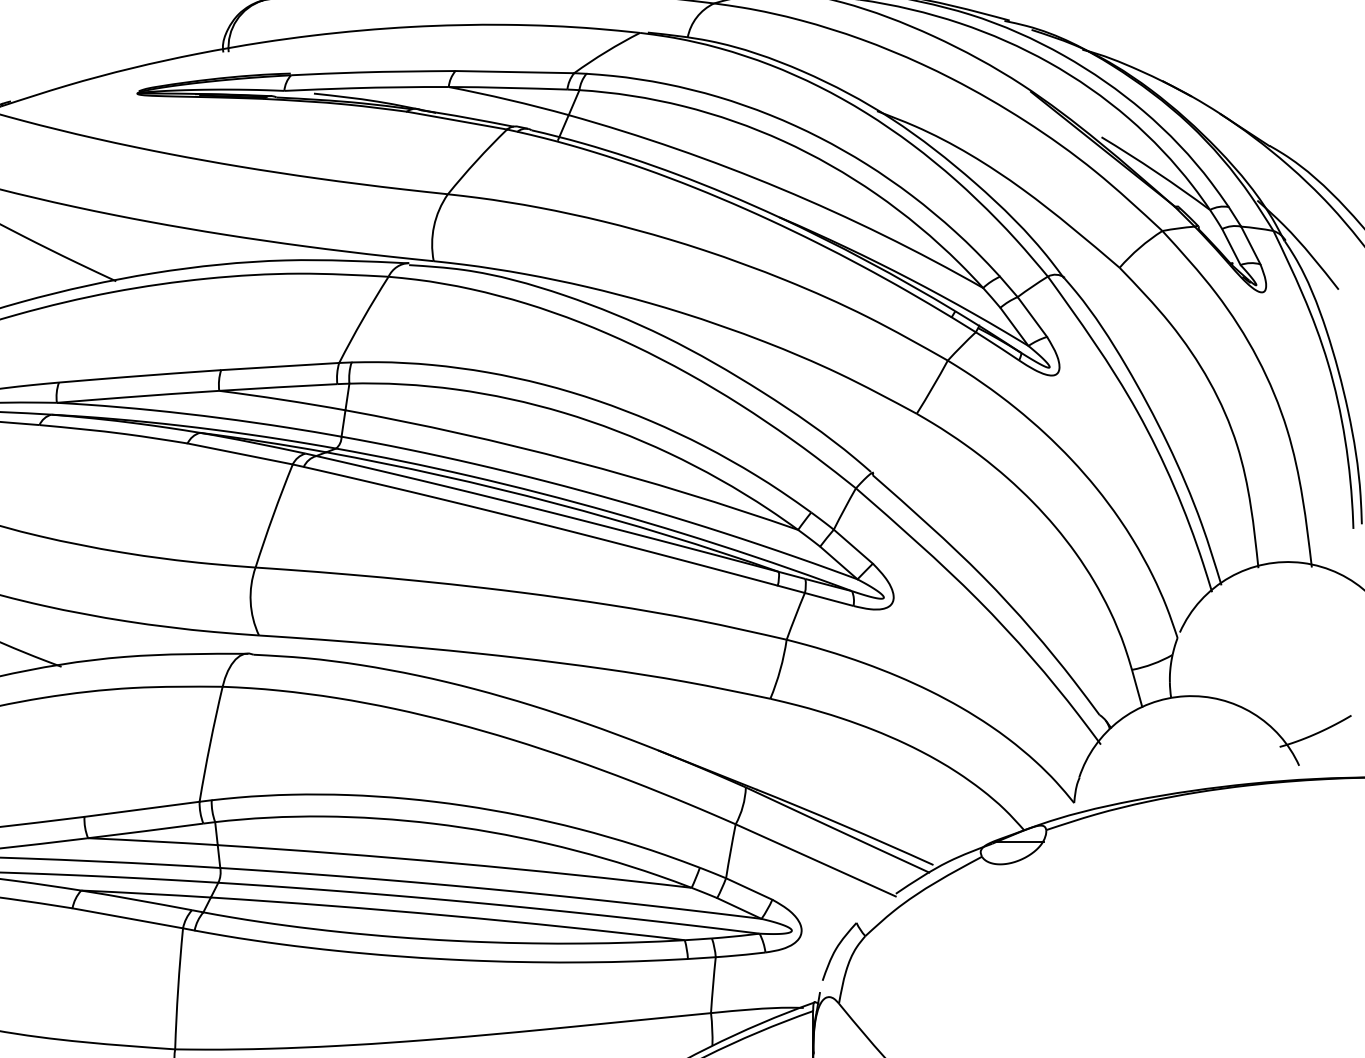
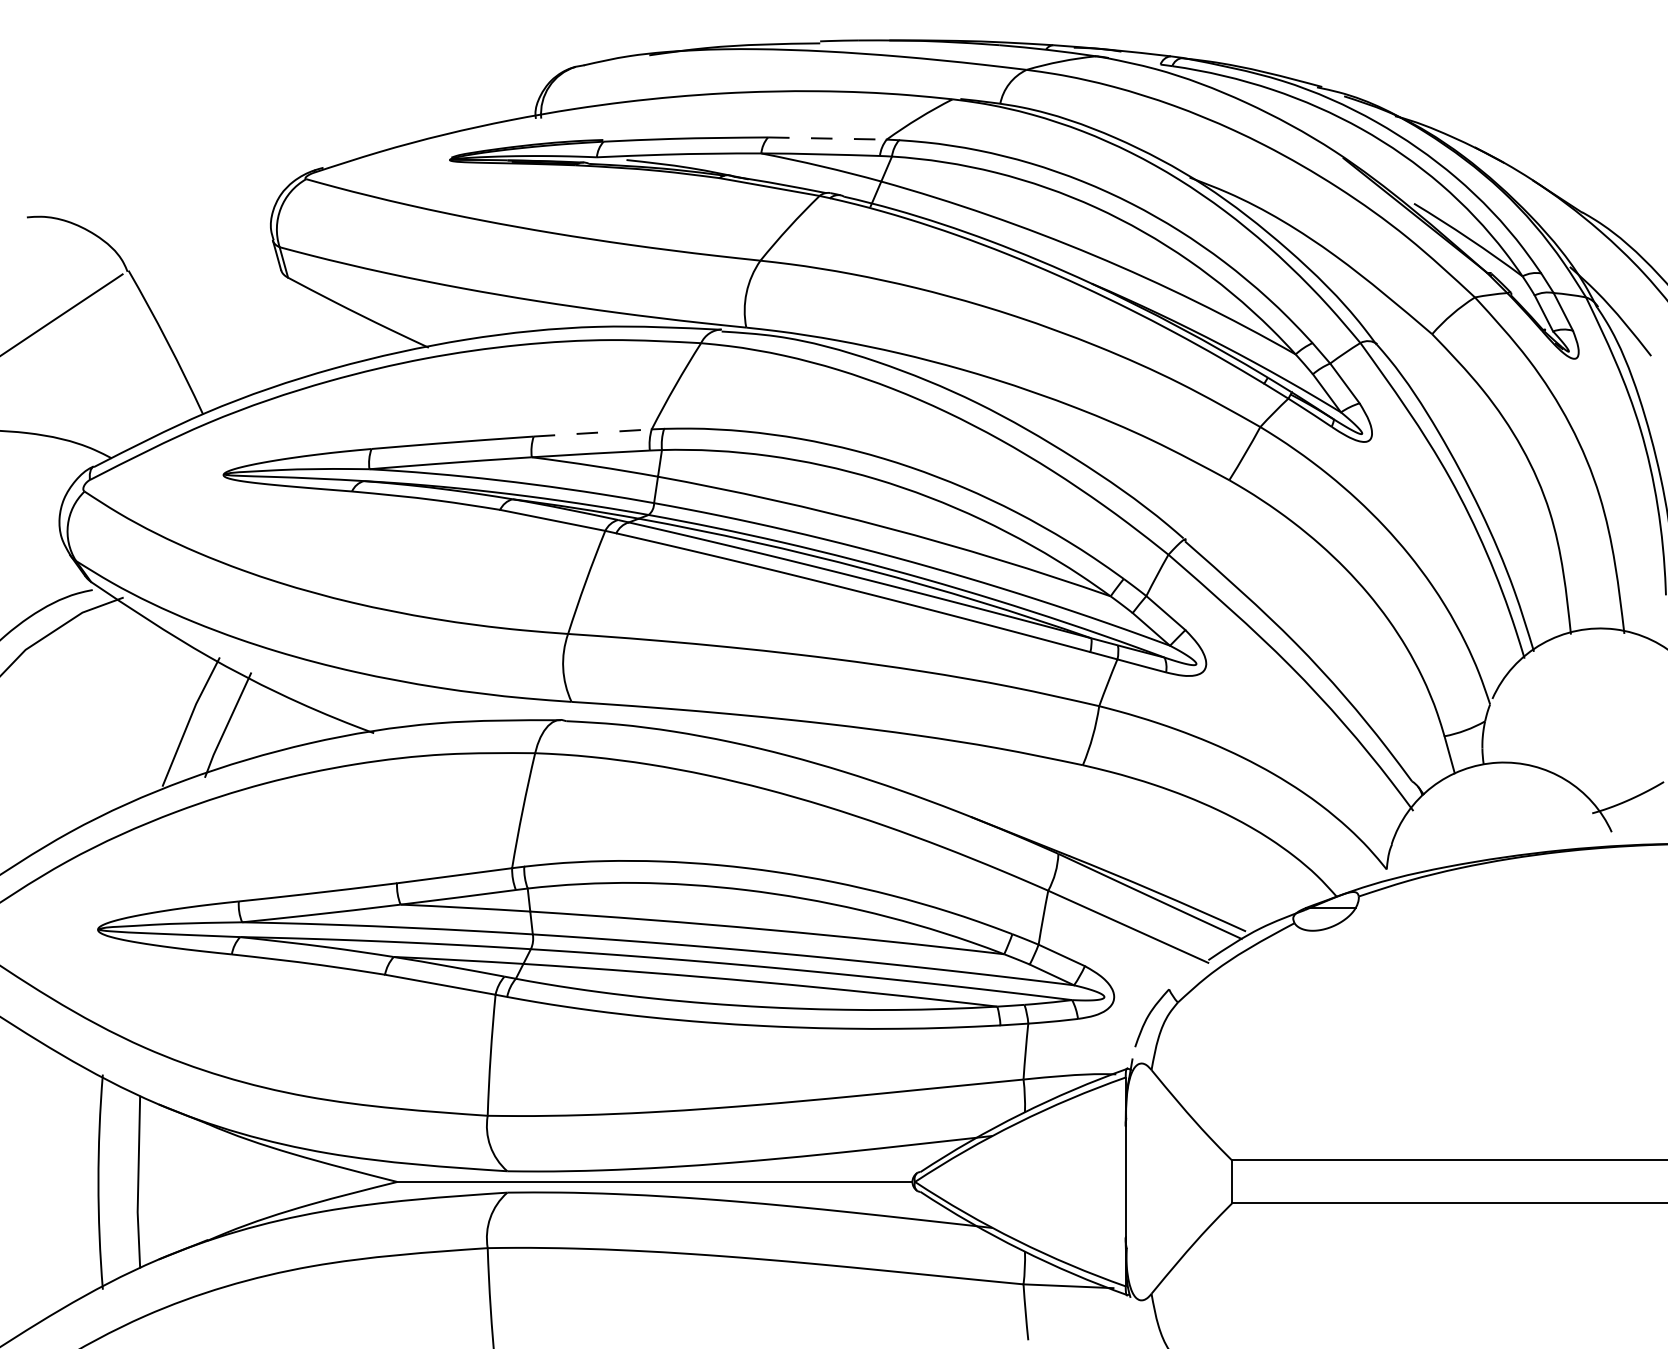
line: (514, 72) -> (827, 138), solid -> dashed
line: (280, 366) -> (593, 432), solid -> dashed

